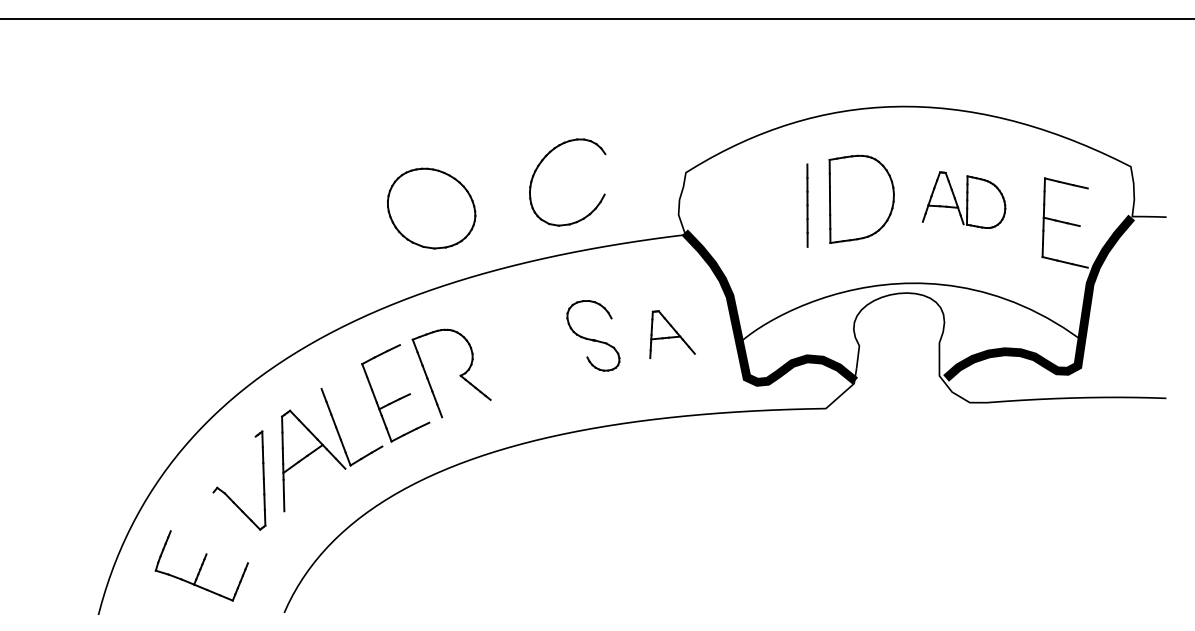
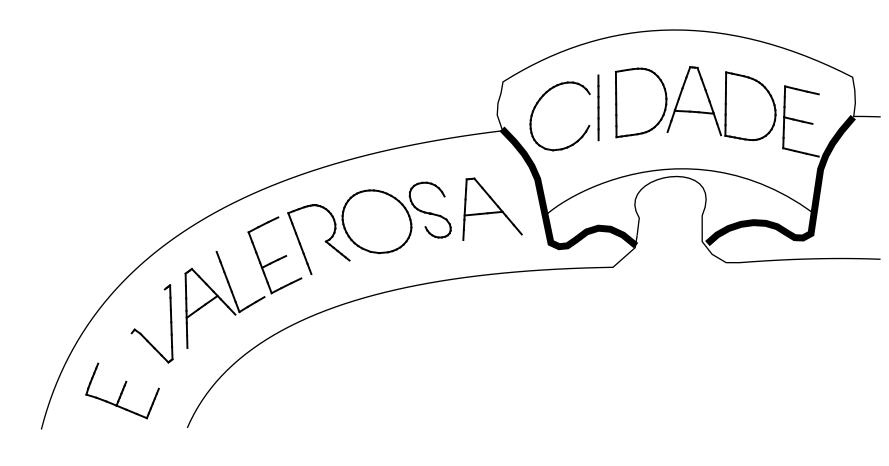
part: (541, 163) -> (539, 101), moved
part: (963, 199) -> (721, 103), size x1.67
part: (431, 208) -> (376, 221), moved
part: (672, 334) -> (492, 209), size x1.67

